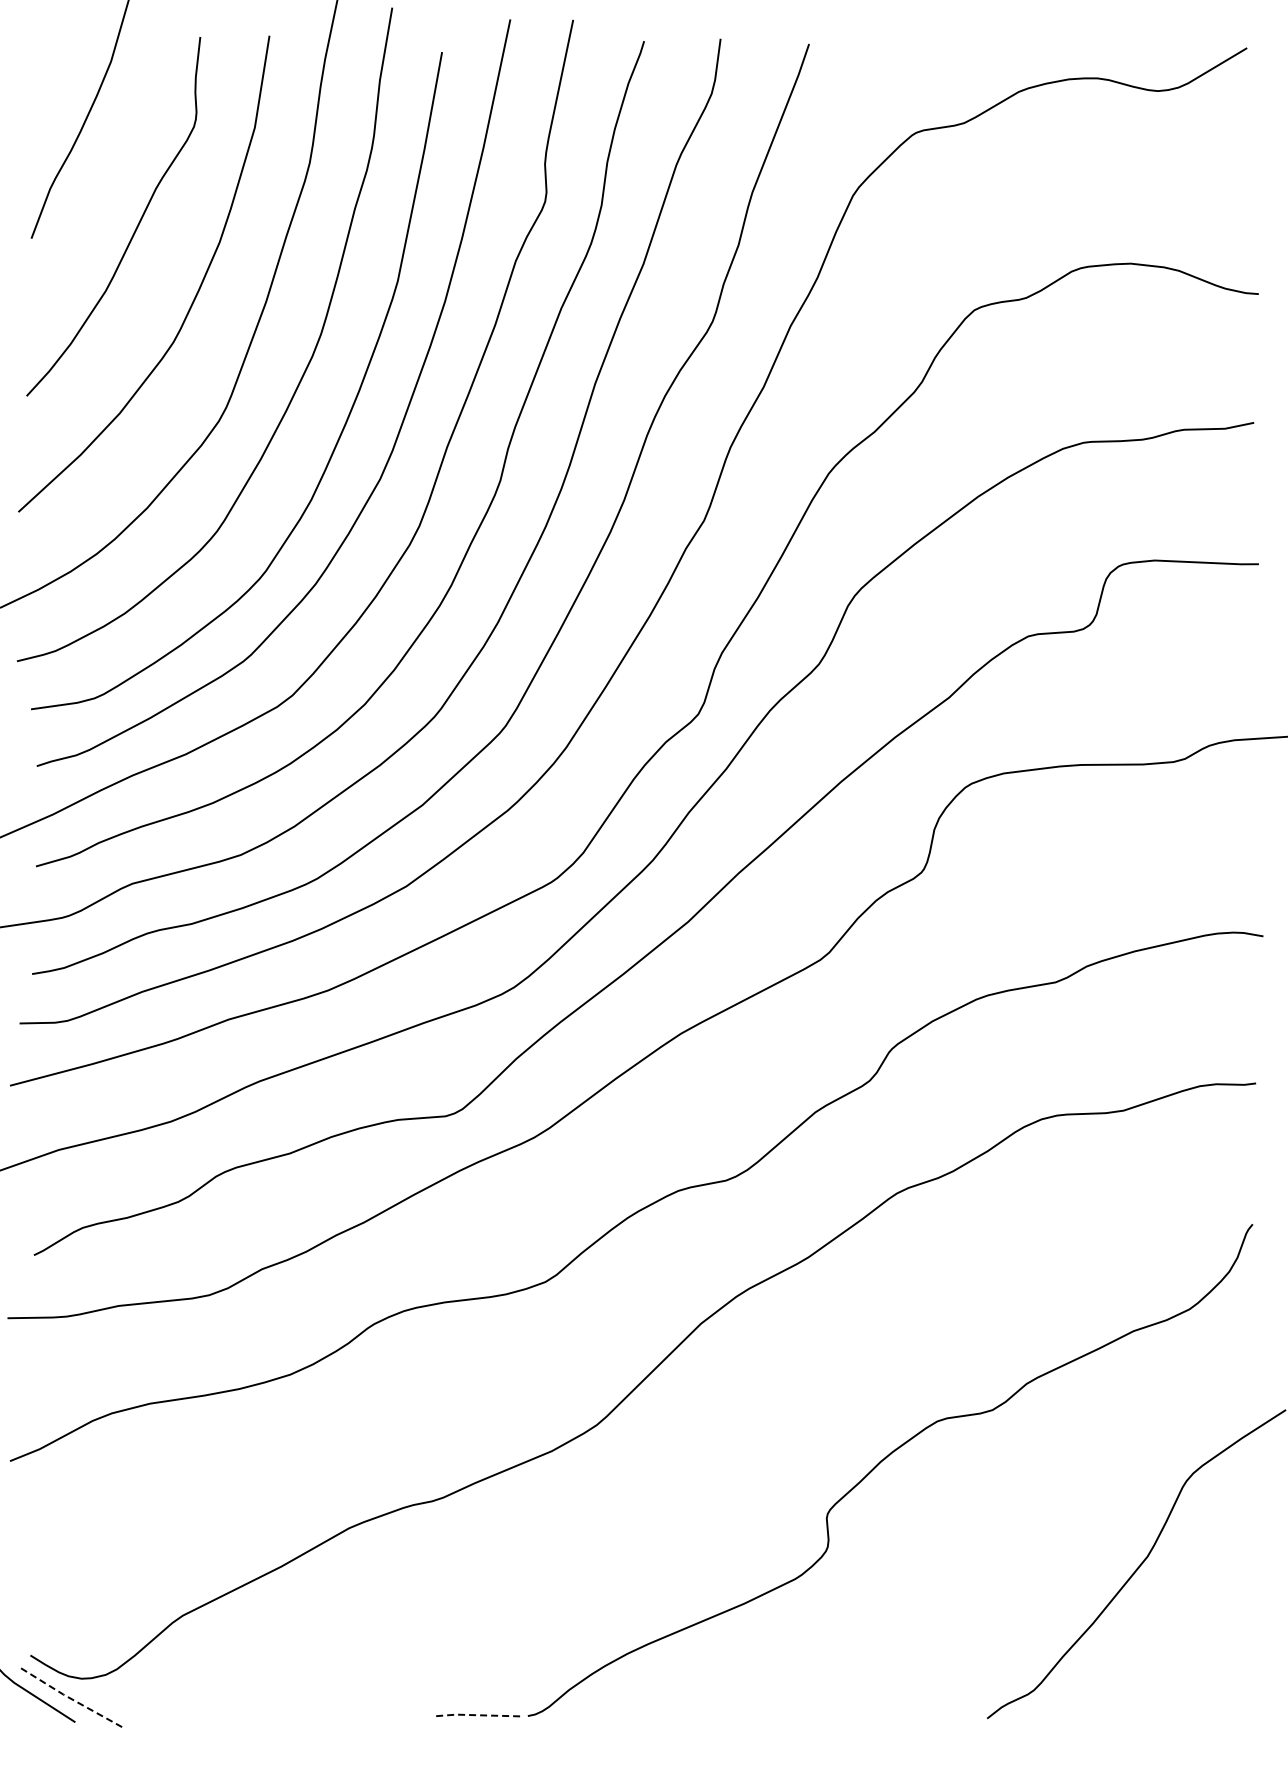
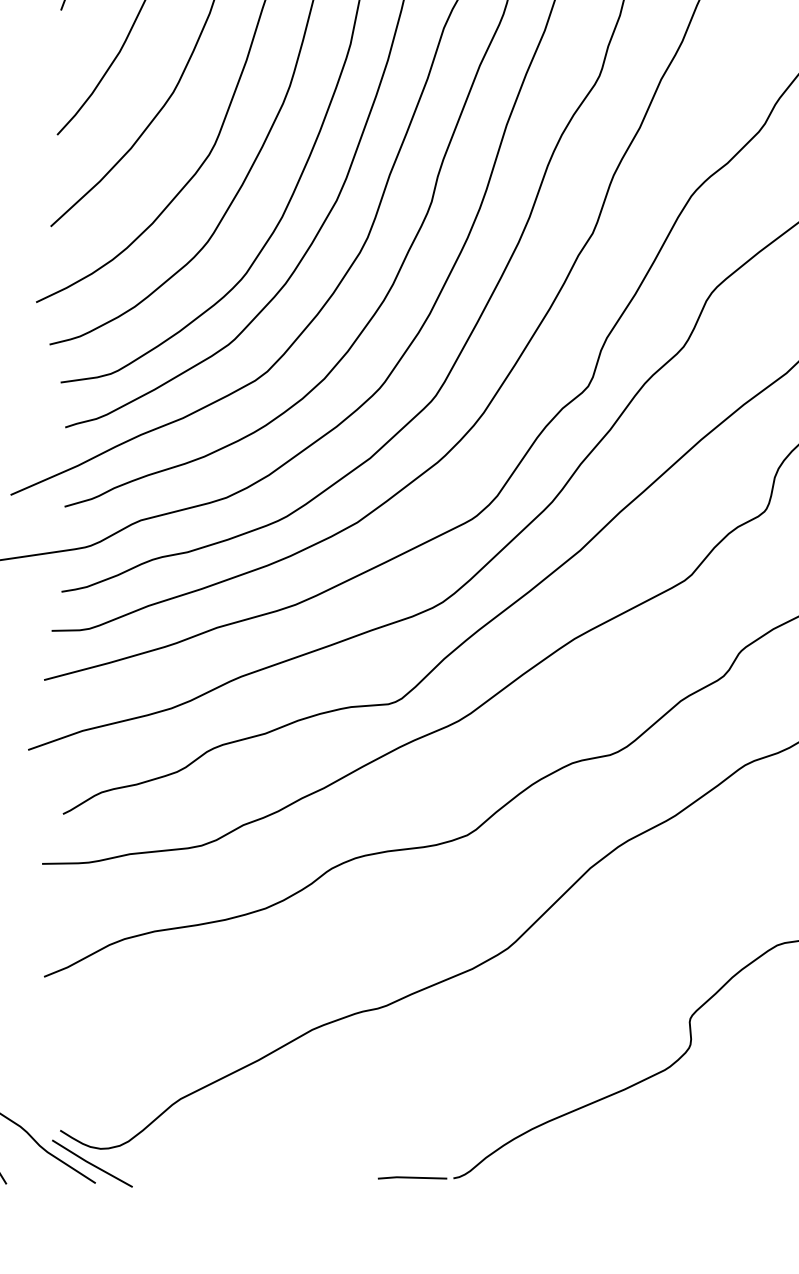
line: (70, 1698) -> (91, 1164), dashed -> solid
line: (475, 1715) -> (412, 1177), dashed -> solid

